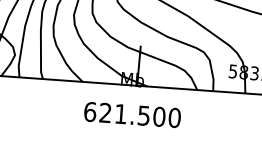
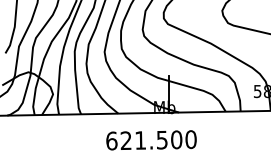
text: (132, 115) -> (151, 140), moved

